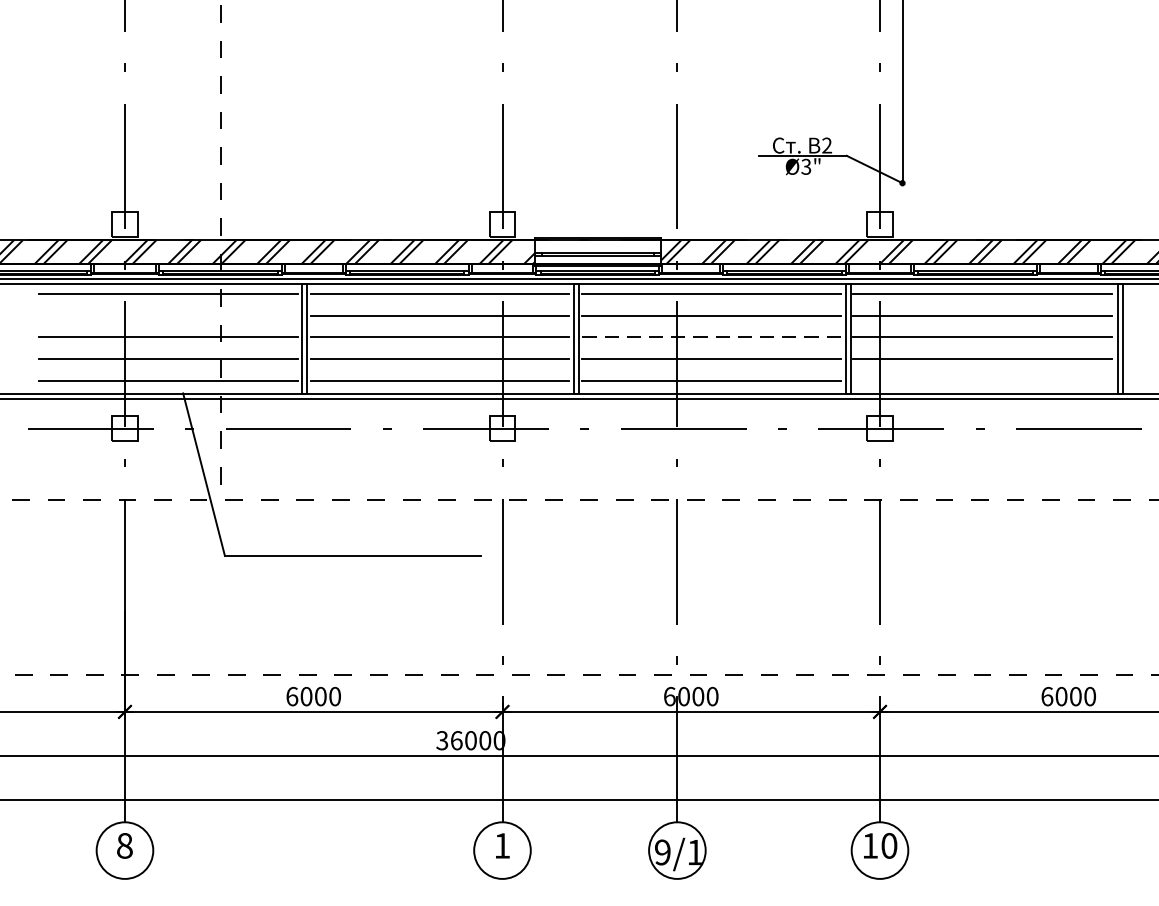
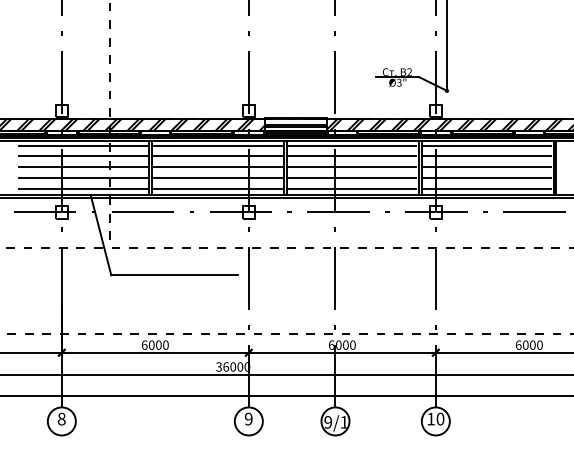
line: (168, 315) -> (83, 156), added
line: (709, 337) -> (351, 167), dashed -> solid
line: (982, 380) -> (486, 188), added
text: (501, 844) -> (248, 418), 1 -> 9

